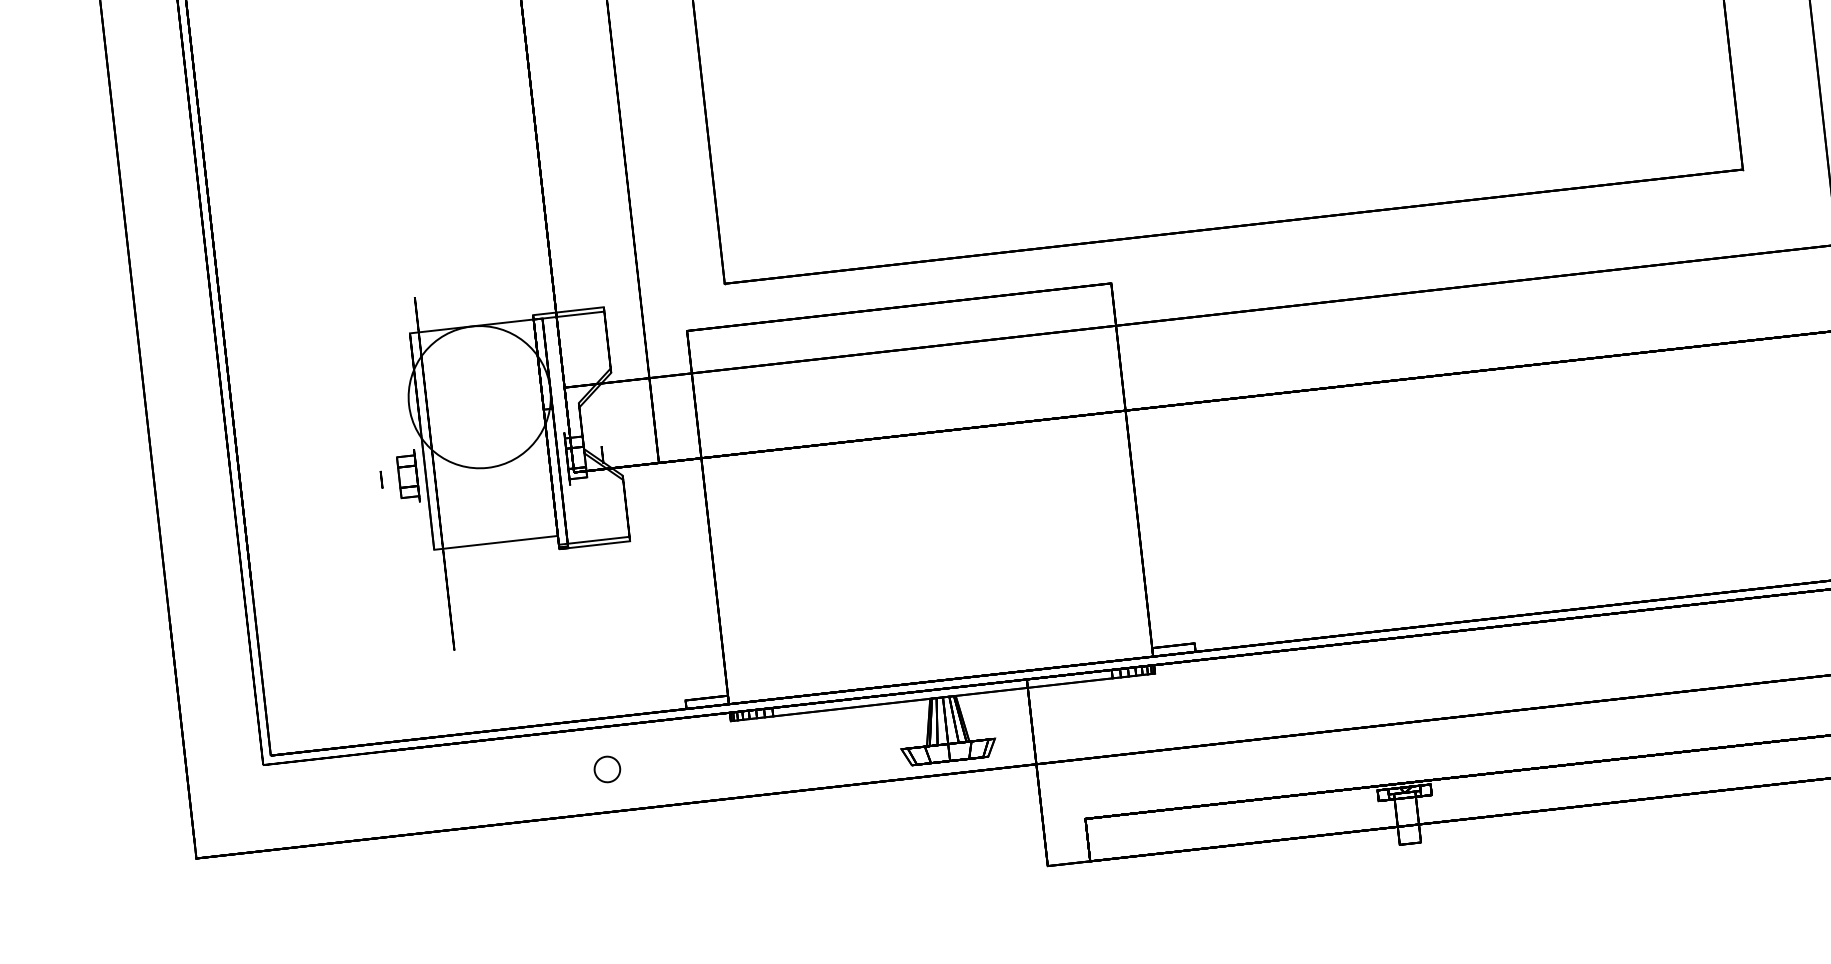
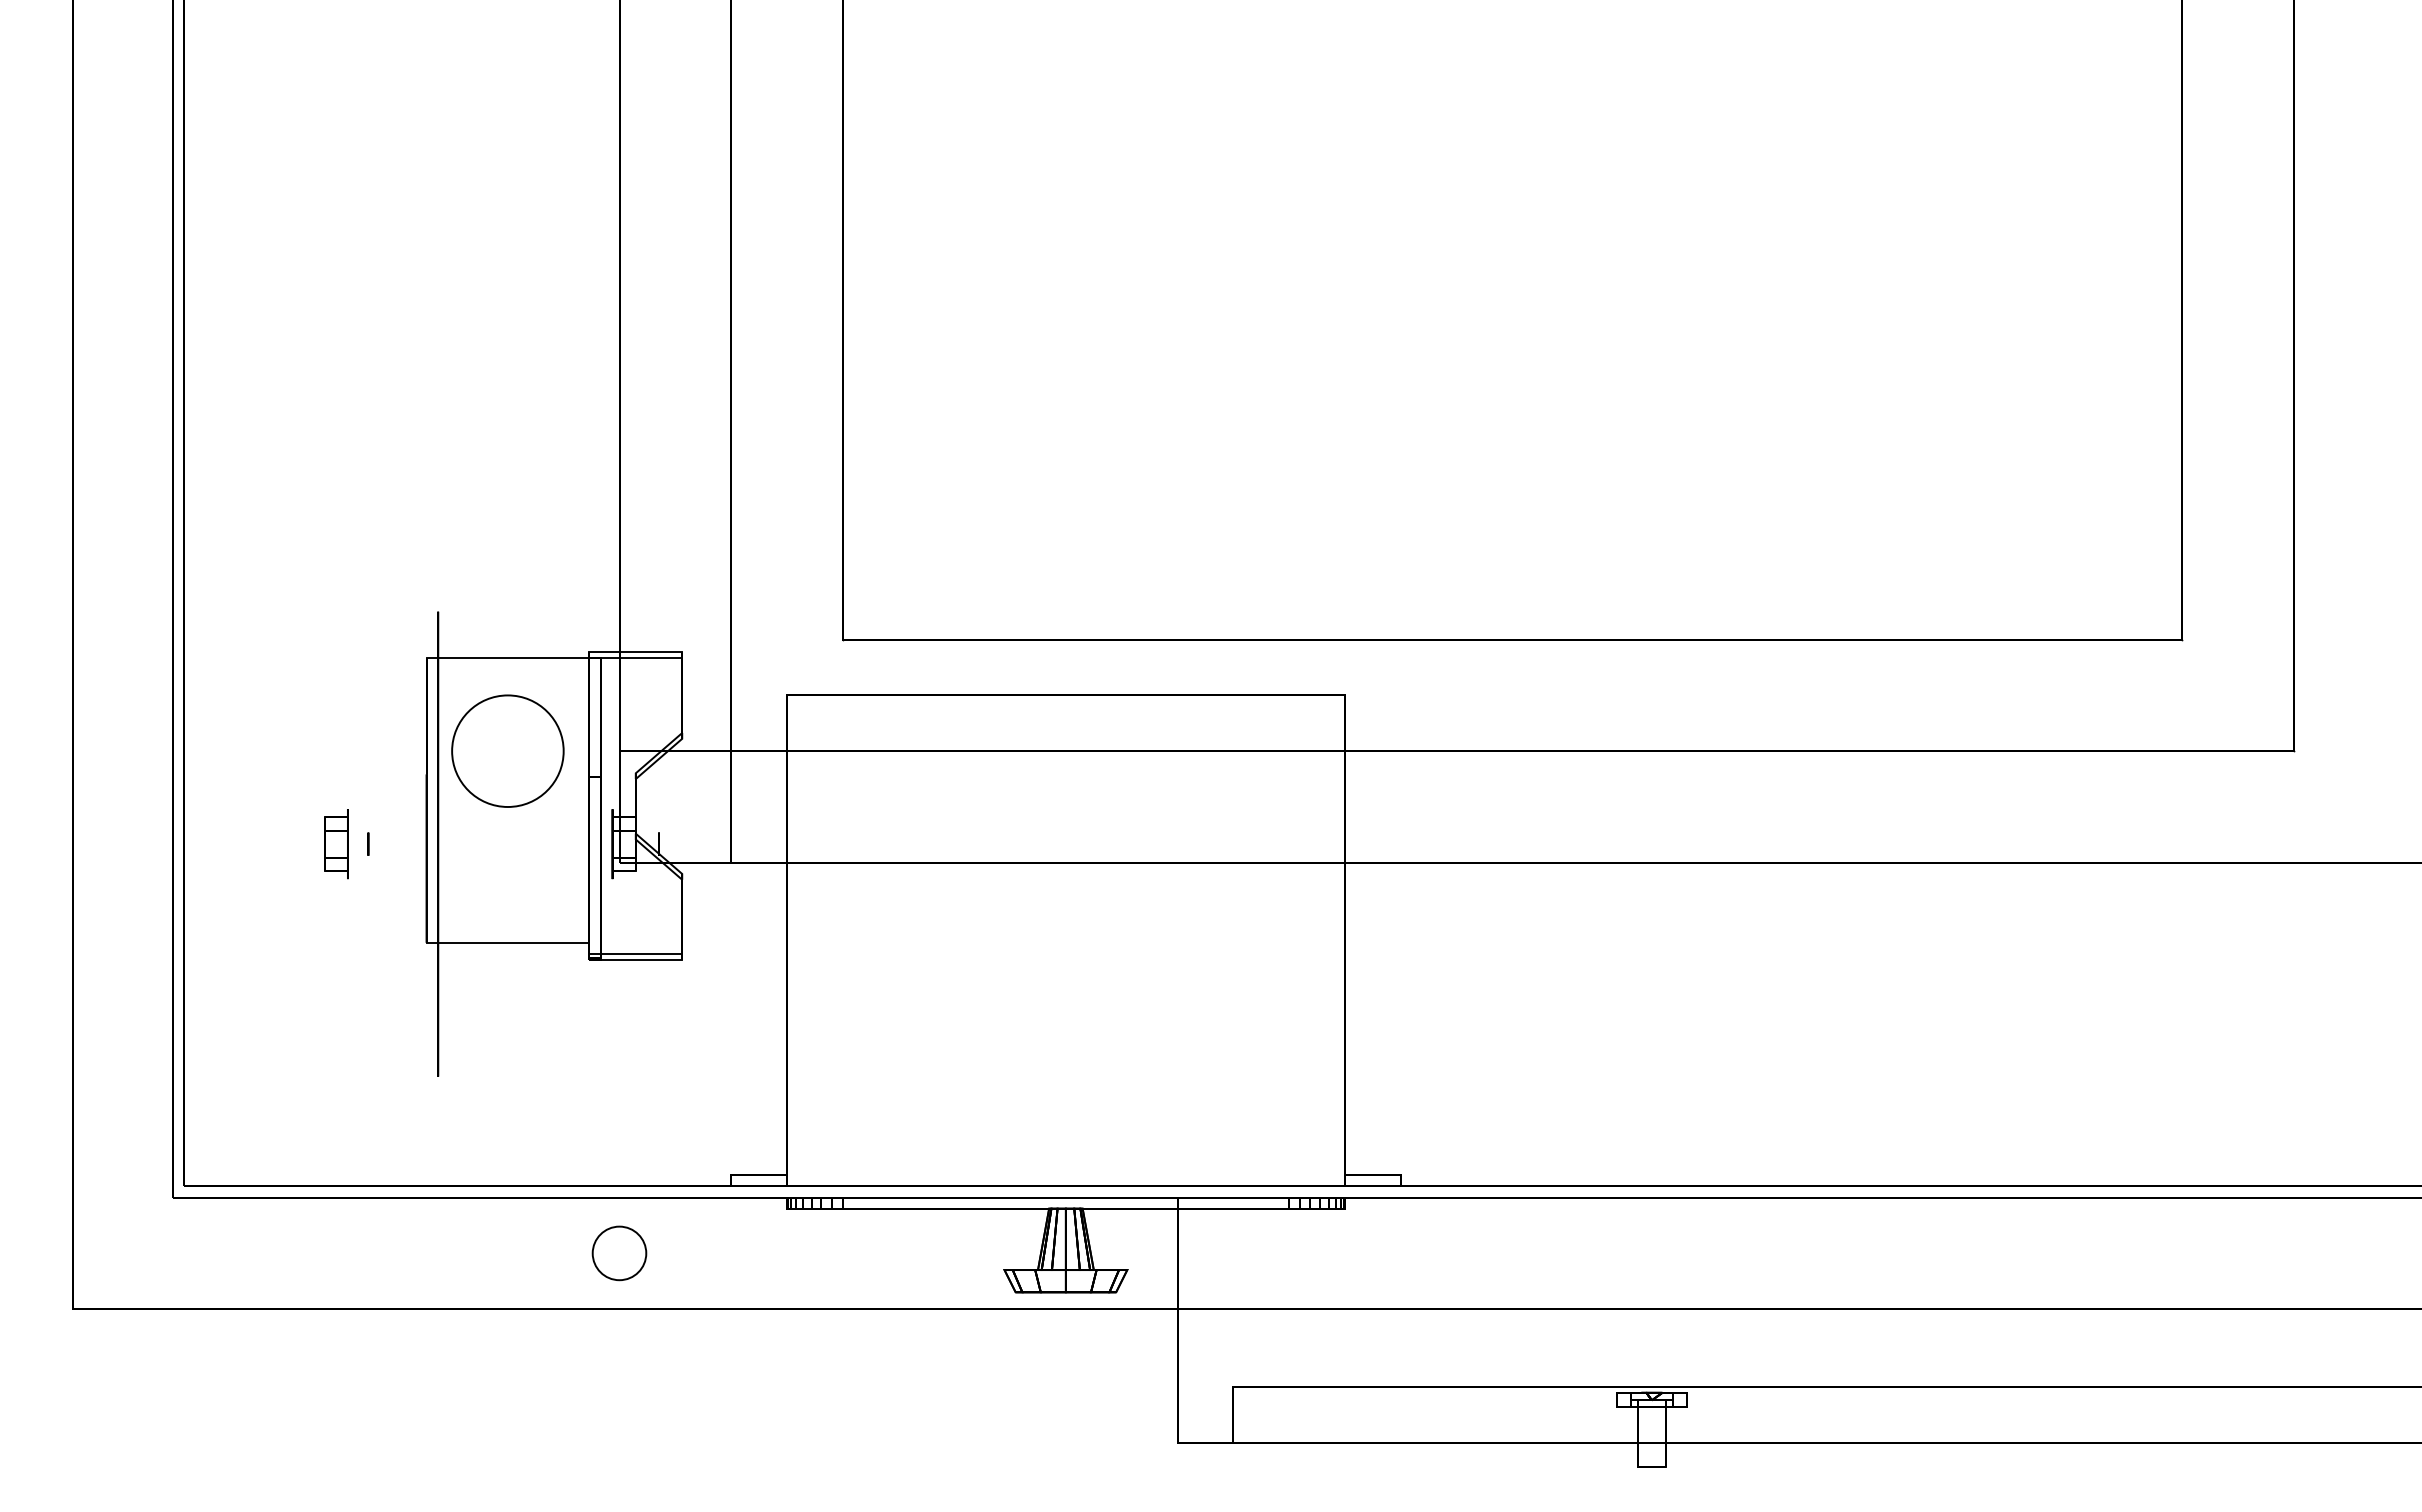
circle: (479, 397) -> (507, 751), size x0.6
part: (408, 477) -> (336, 844), moved
circle: (607, 769) -> (619, 1253), size x1.6

